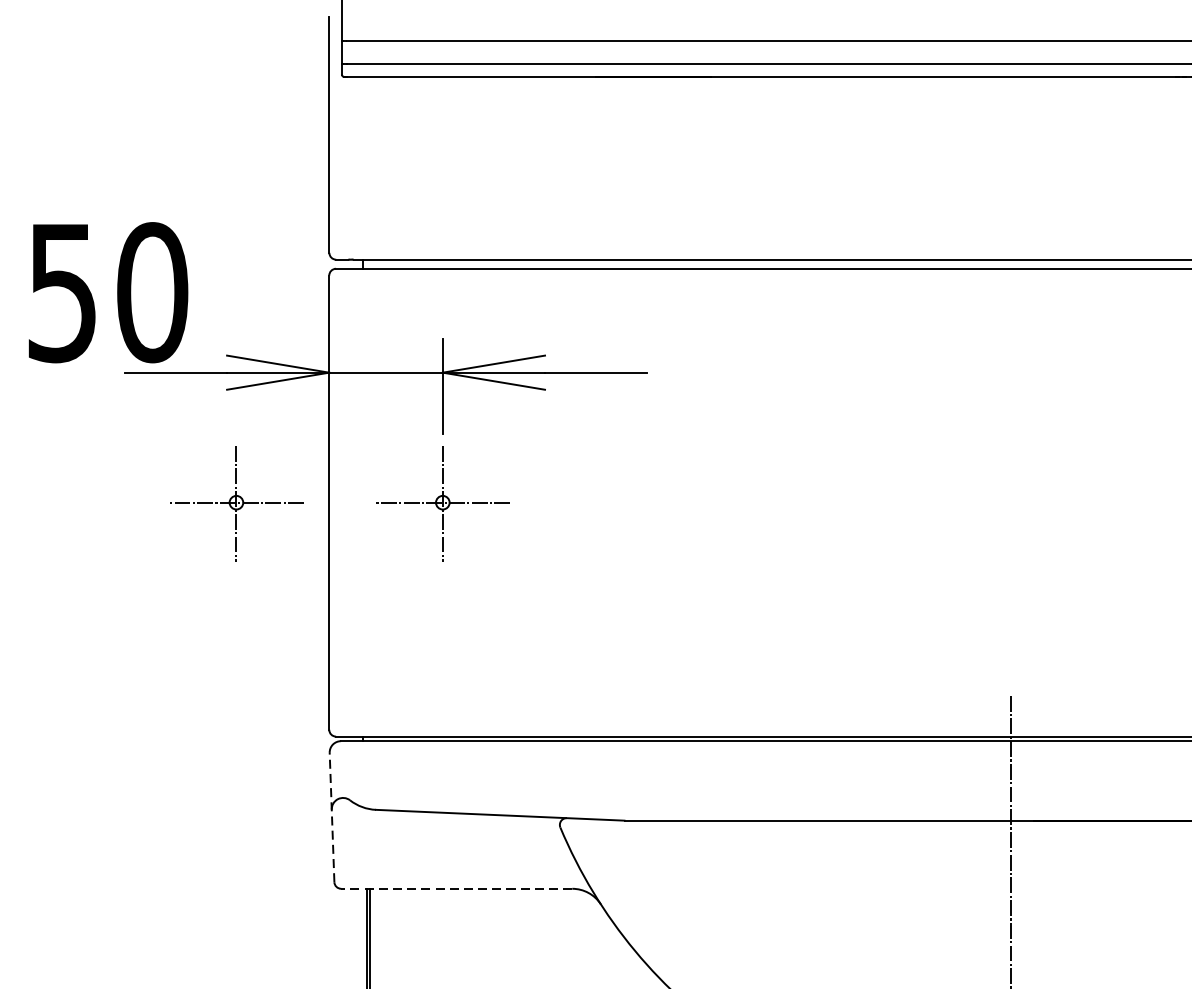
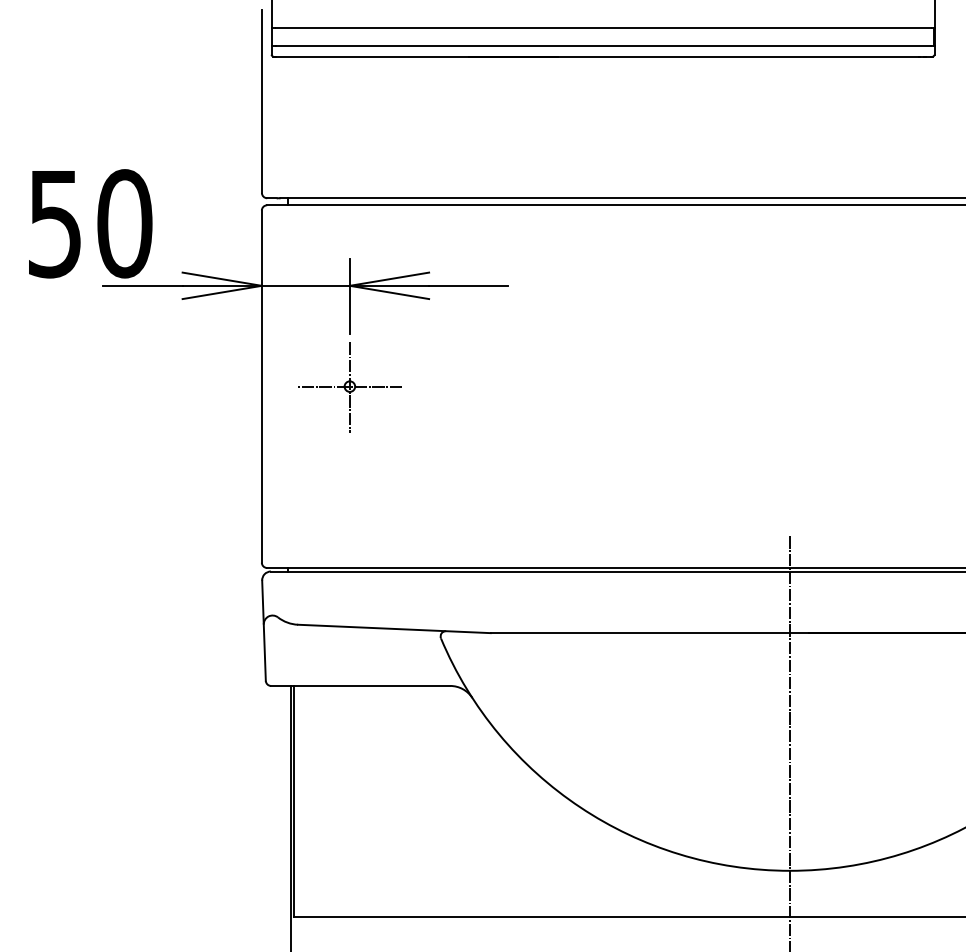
part: (235, 503) -> (189, 387), removed
line: (331, 817) -> (263, 630), dashed -> solid
line: (456, 888) -> (360, 685), dashed -> solid

